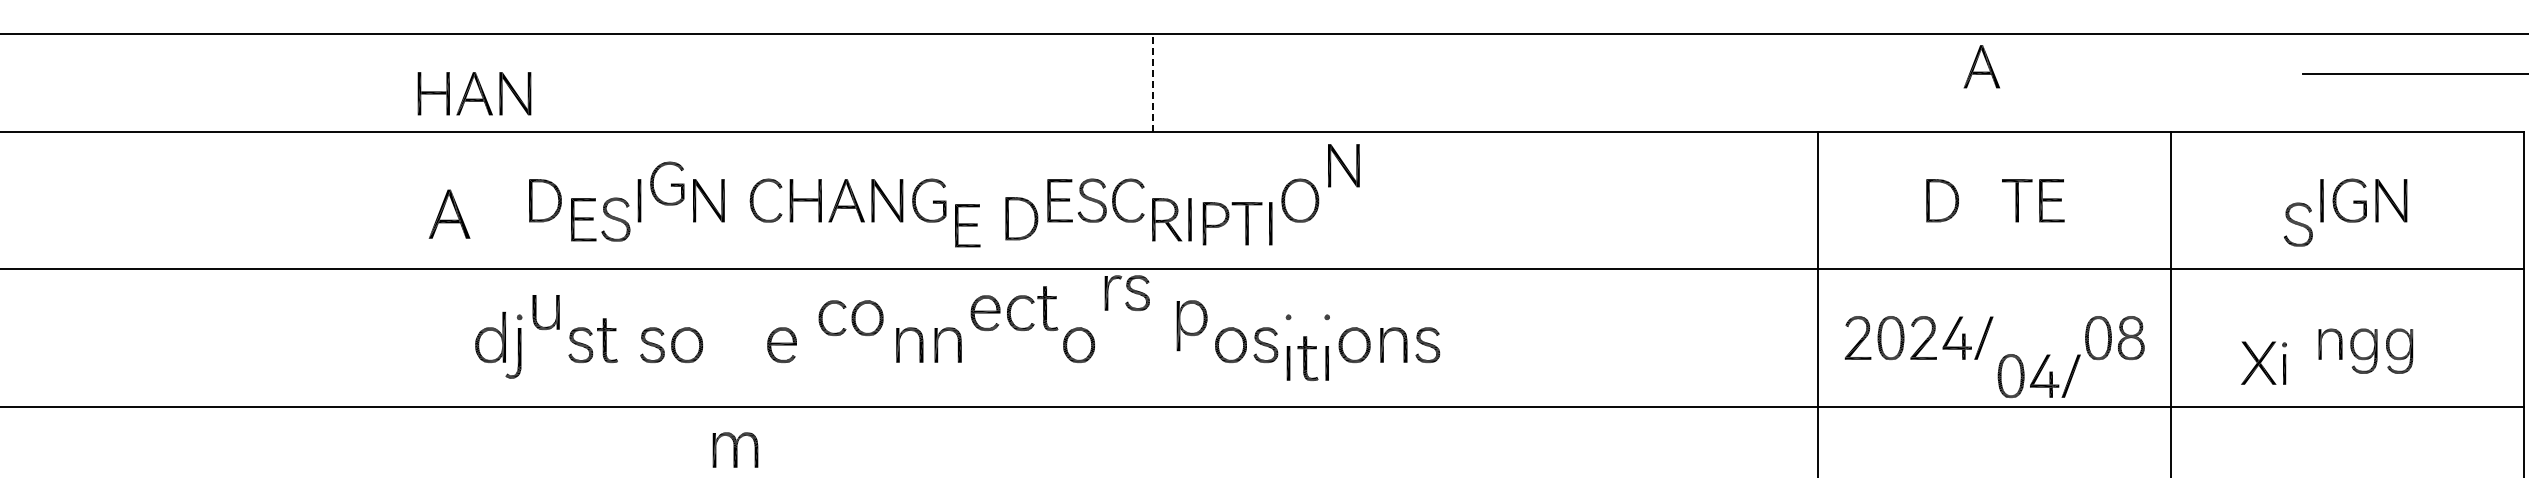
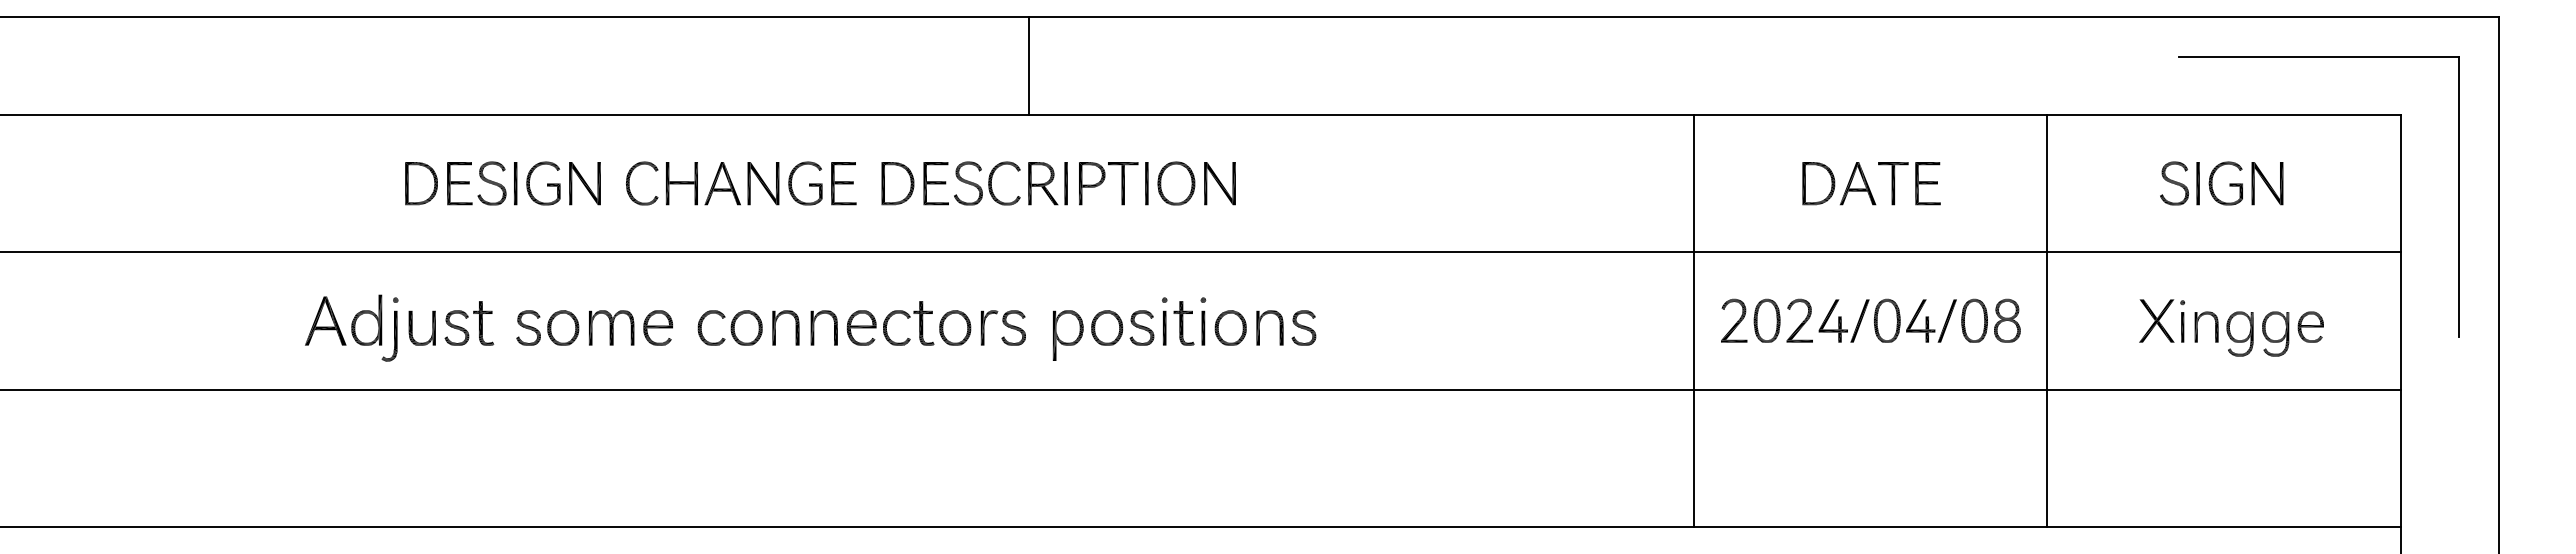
part: (1981, 66) -> (1857, 183), moved
line: (1153, 82) -> (1029, 65), dashed -> solid
part: (474, 93) -> (350, 76), removed
part: (1343, 165) -> (1219, 183), moved
part: (667, 183) -> (543, 183), moved
part: (449, 213) -> (325, 320), moved
part: (604, 214) -> (480, 178), moved
part: (1021, 218) -> (897, 183), moved
part: (1171, 219) -> (1047, 183), moved
part: (1245, 223) -> (1121, 183), moved
part: (2298, 224) -> (2174, 183), moved
part: (967, 225) -> (843, 183), moved
part: (1126, 292) -> (1002, 327), moved
part: (1014, 308) -> (890, 323), moved
part: (536, 311) -> (412, 327), moved
part: (850, 317) -> (729, 327), moved
part: (1191, 325) -> (1067, 335), moved
part: (2434, 343) -> (2310, 326), added
part: (1308, 358) -> (1184, 323), moved
part: (2264, 362) -> (2162, 320), moved
part: (2039, 375) -> (1915, 320), moved
part: (735, 449) -> (611, 327), moved

